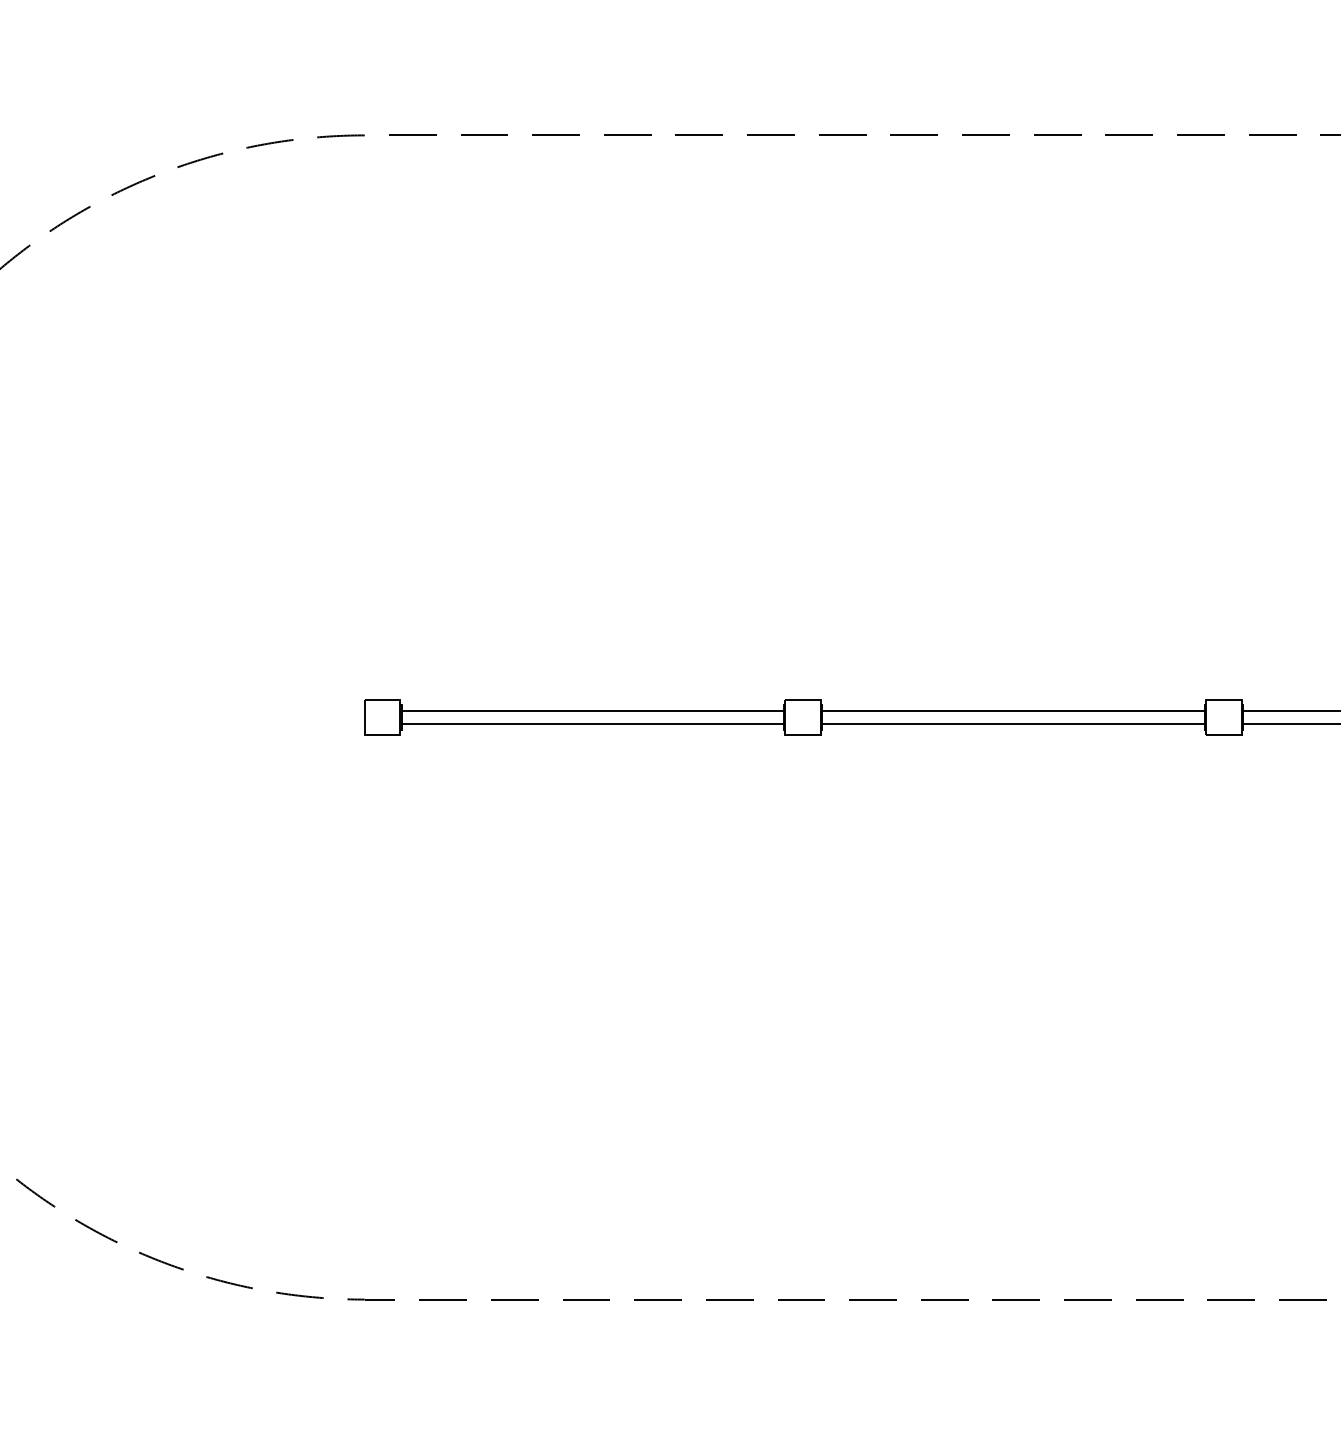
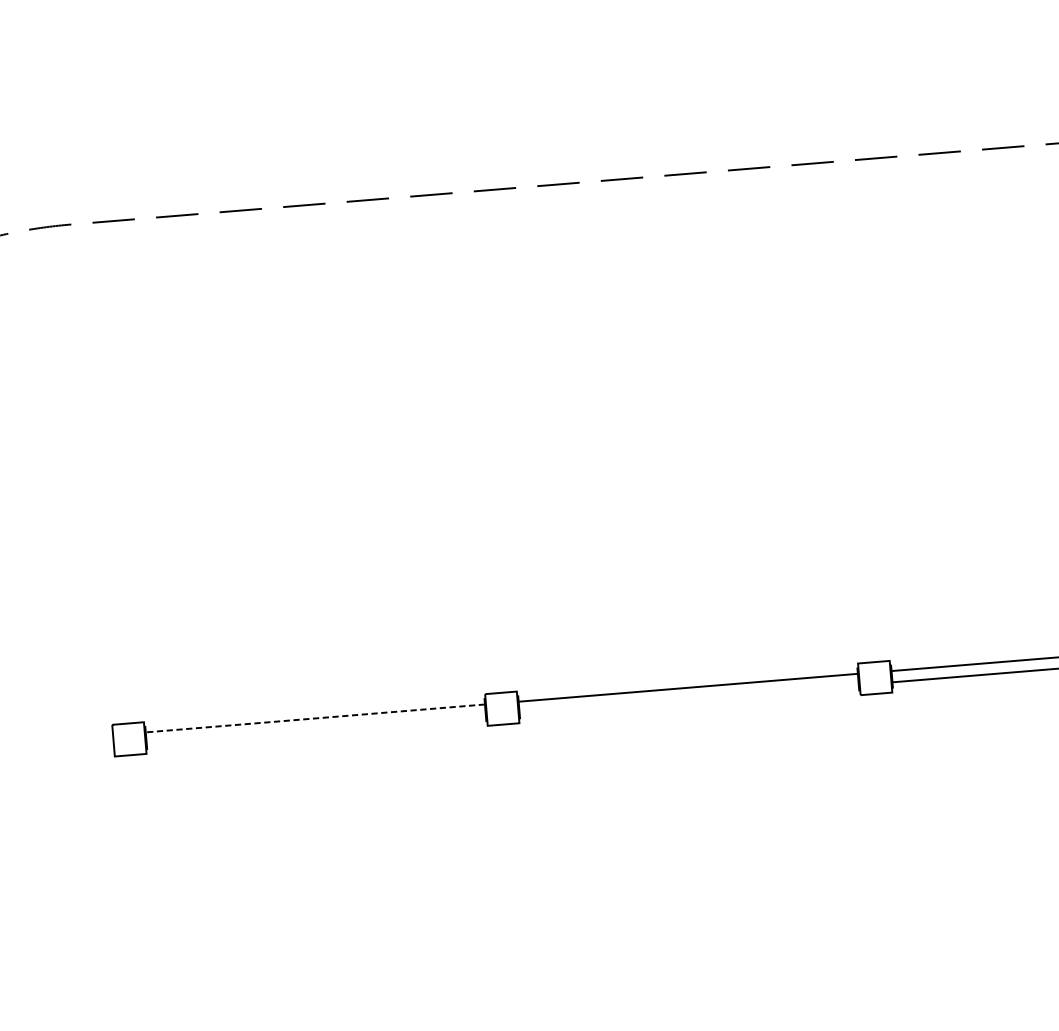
line: (592, 711) -> (315, 718), solid -> dashed
line: (592, 723) -> (315, 729), removed
line: (1013, 723) -> (689, 698), removed

